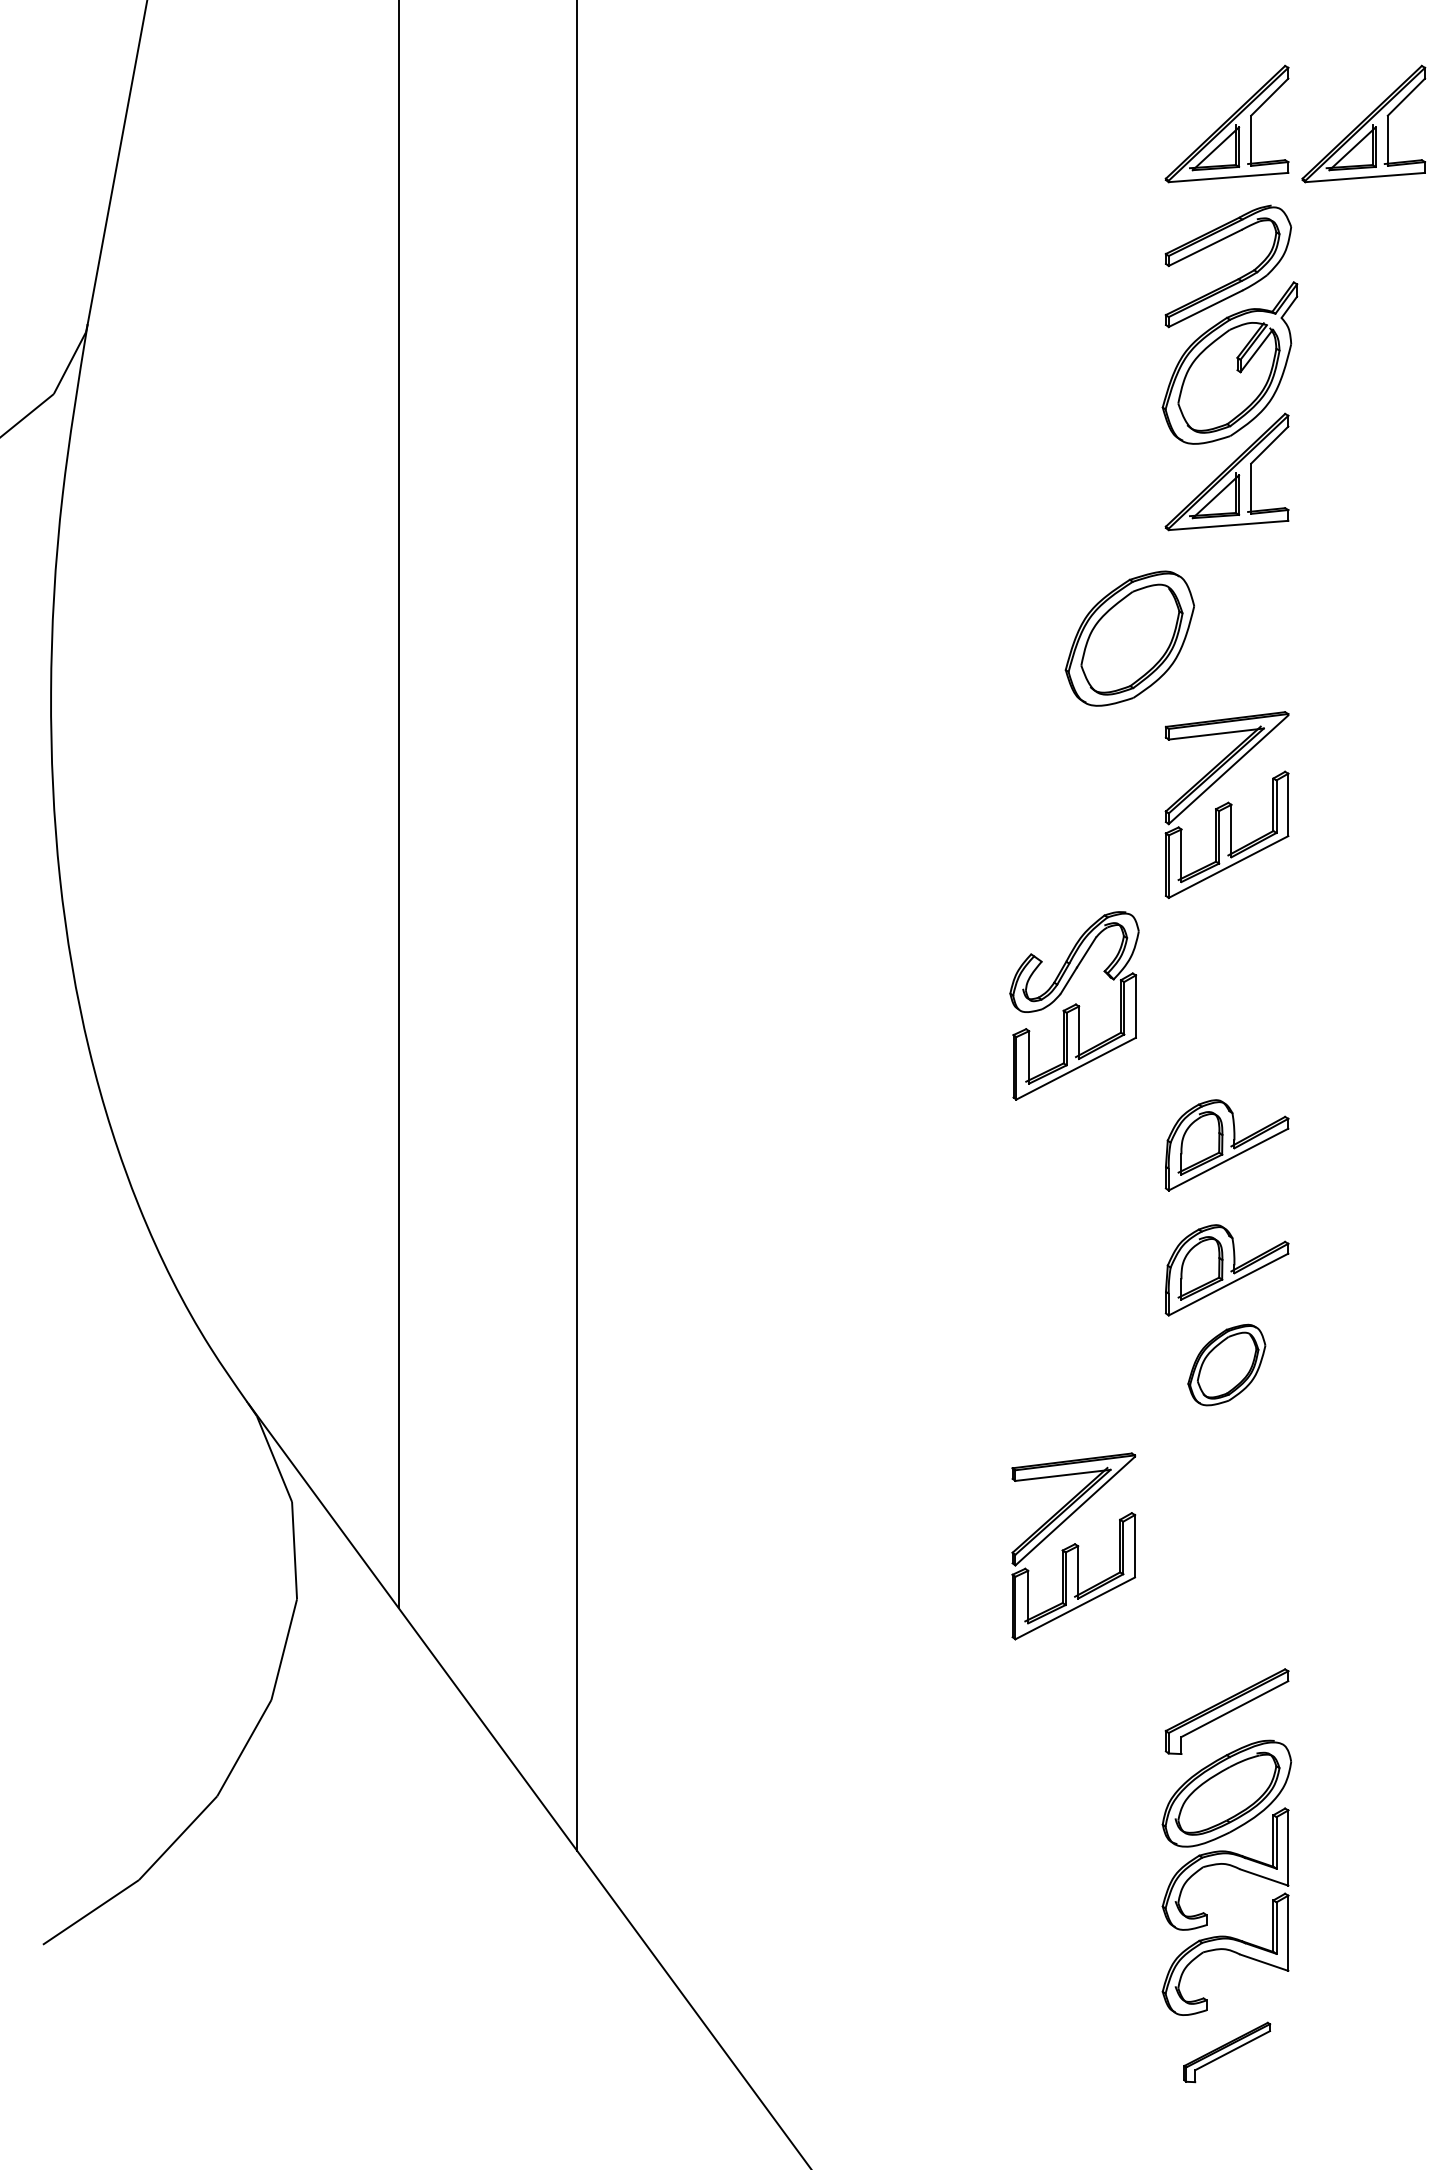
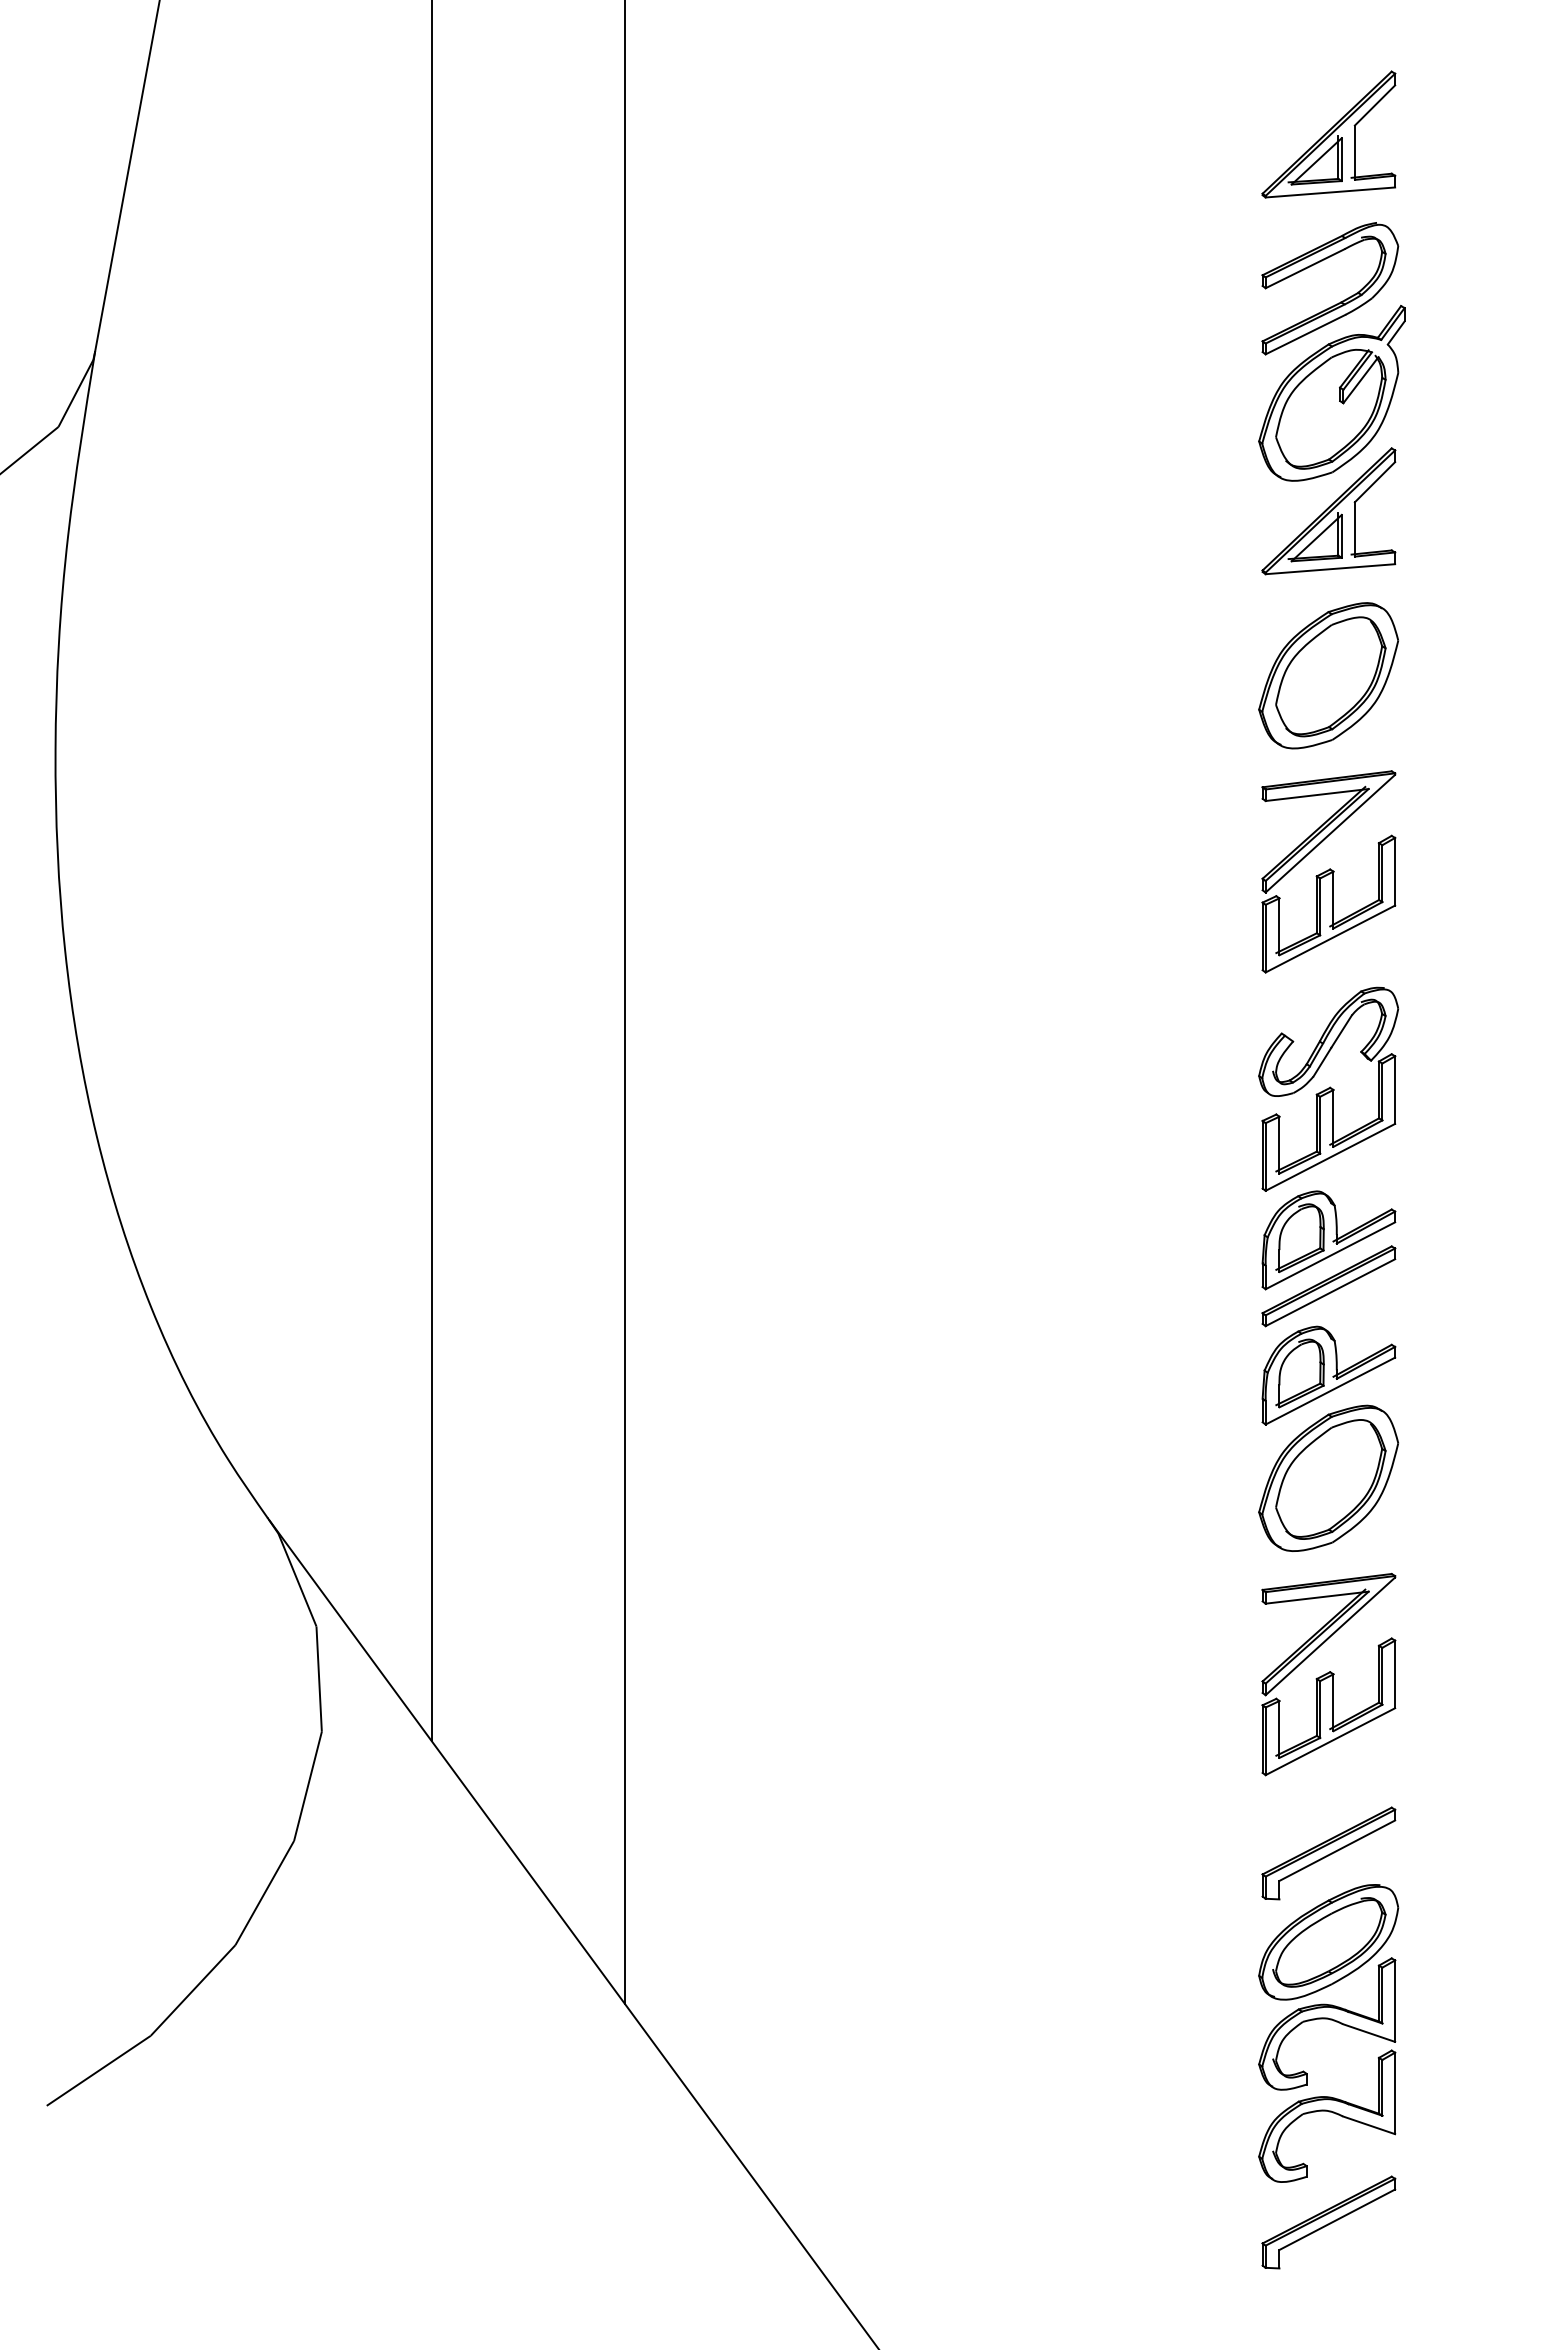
part: (1363, 123) -> (1476, 134), removed
part: (1129, 638) -> (1328, 675), moved
part: (1074, 1005) -> (1328, 1088), moved
part: (1226, 1187) -> (1328, 1286), added
part: (1226, 1364) -> (1328, 1477), size x1.67
part: (1073, 1546) -> (1328, 1674), moved
part: (1226, 2052) -> (1328, 2222), size x1.43

